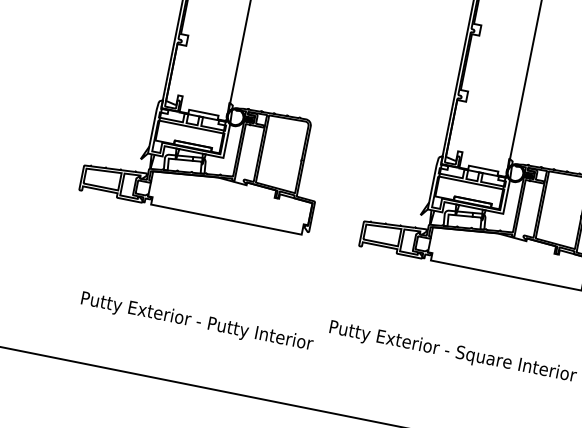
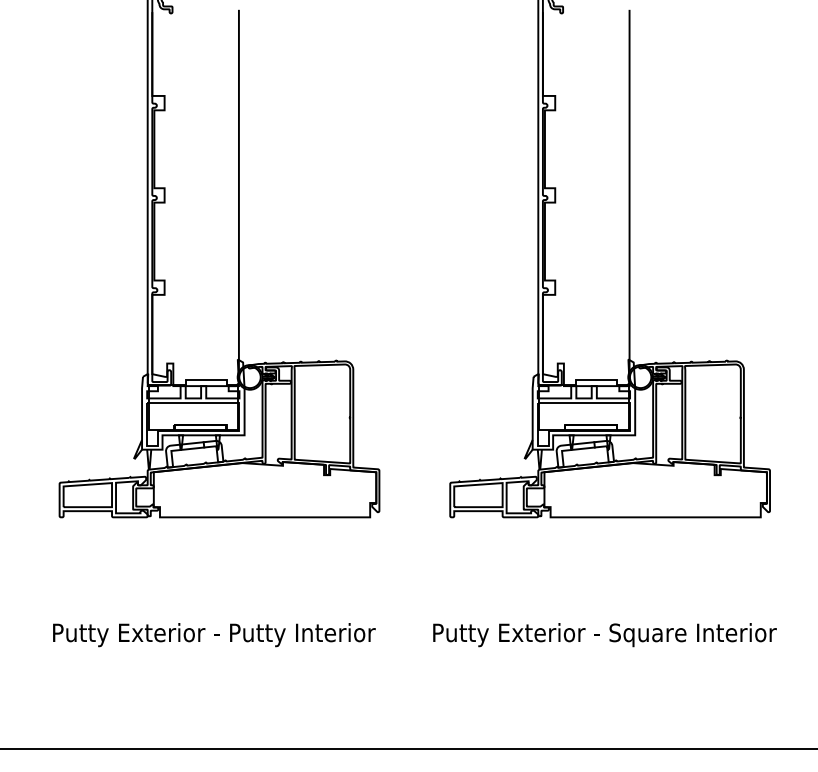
text: (197, 322) -> (214, 635), moved

